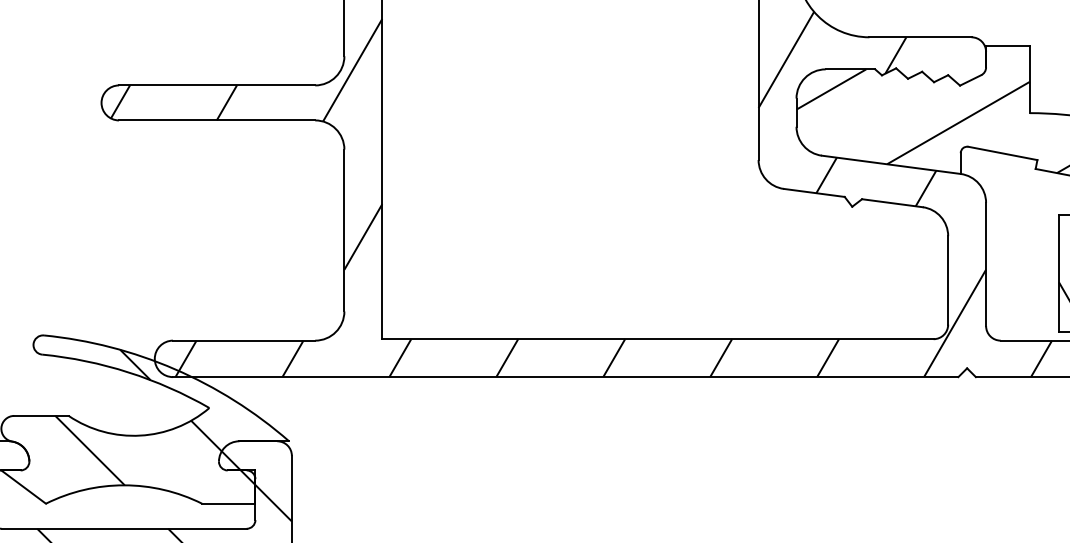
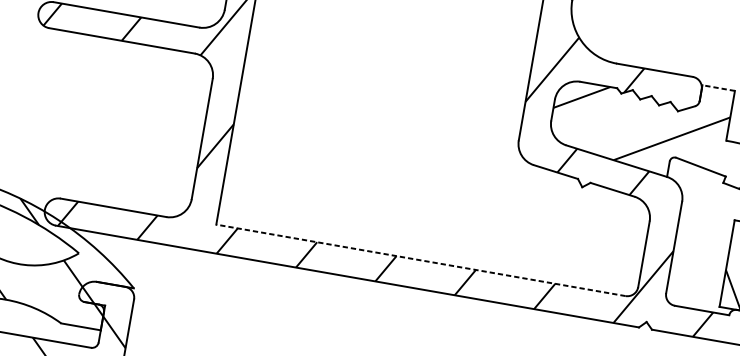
line: (1007, 46) -> (718, 88), solid -> dashed
line: (657, 339) -> (420, 260), solid -> dashed

